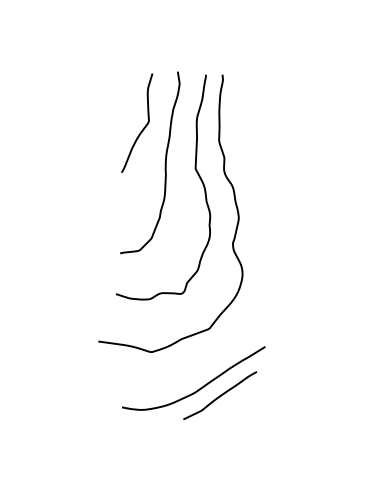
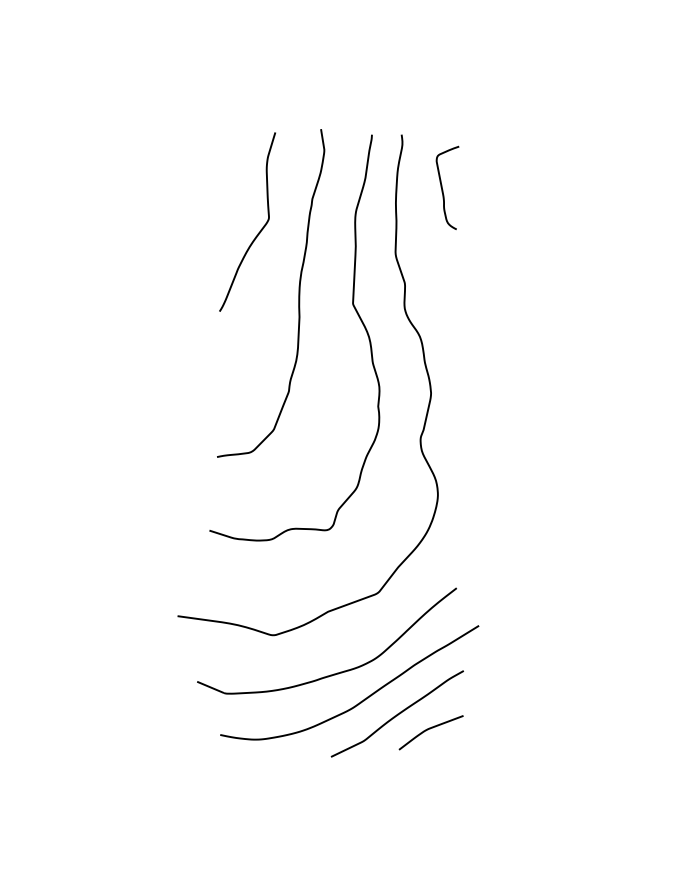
curve: (245, 103) -> (443, 186), added
part: (185, 372) -> (334, 672), added
curve: (238, 404) -> (430, 729), added

